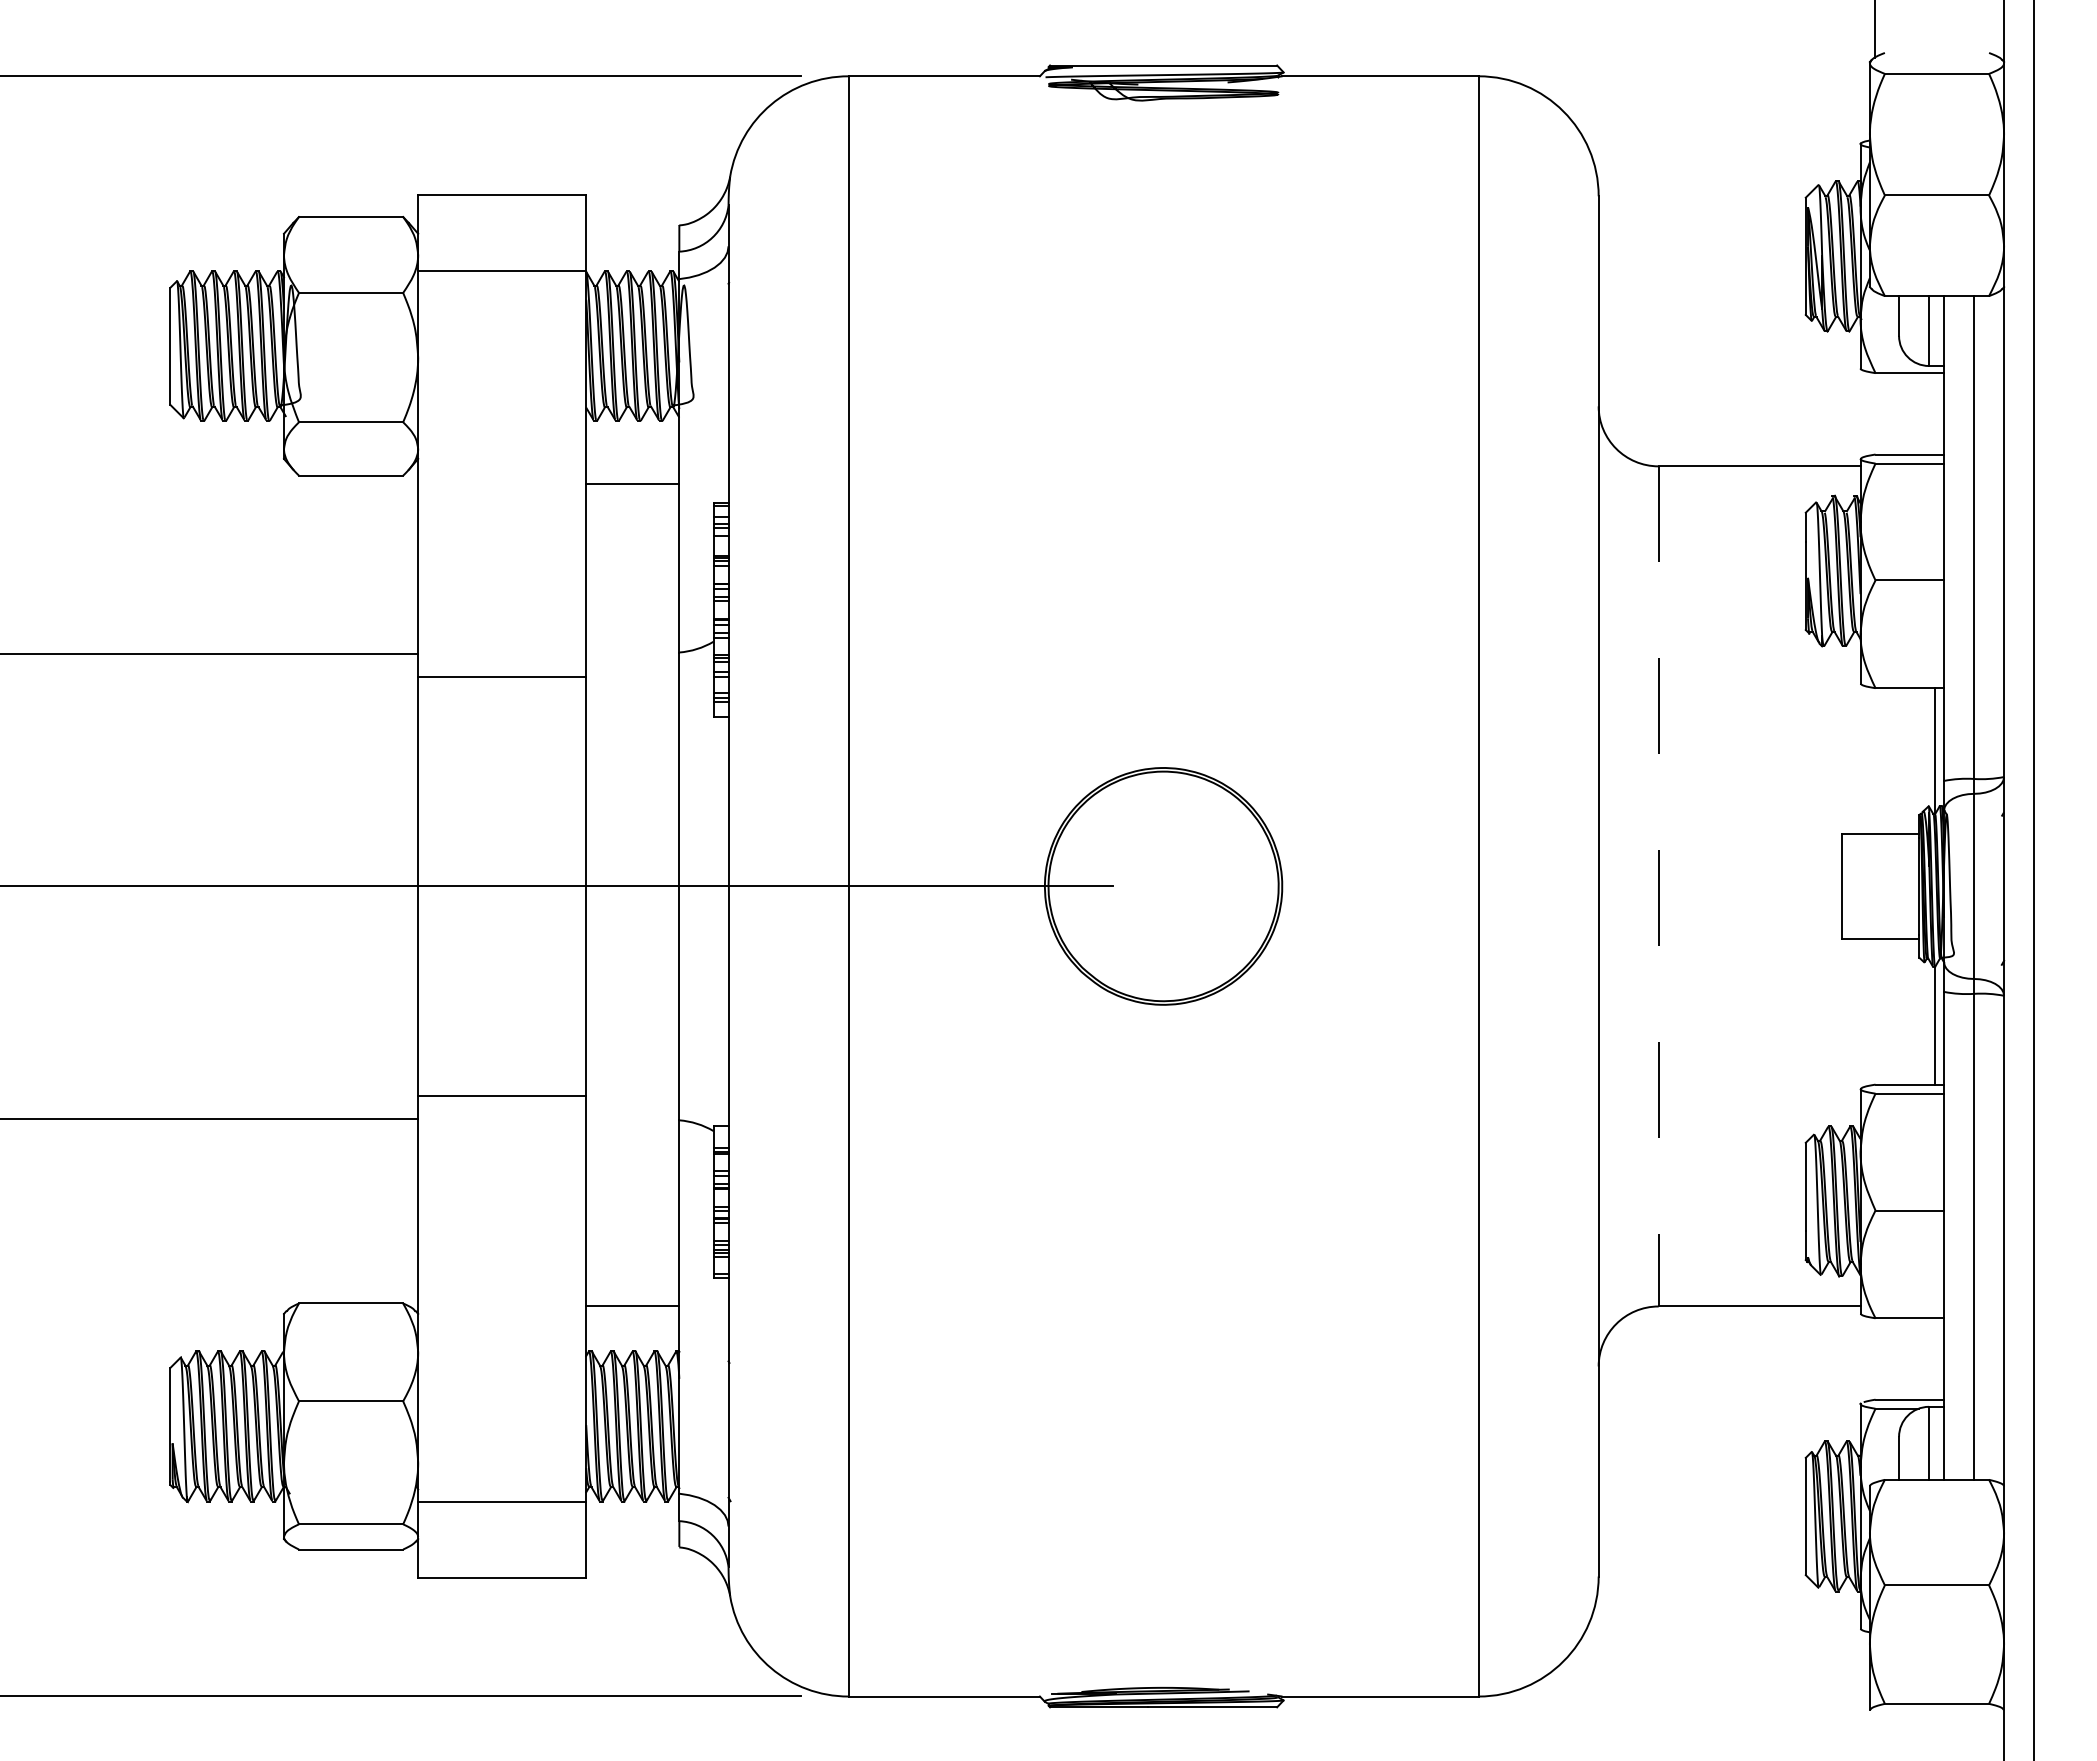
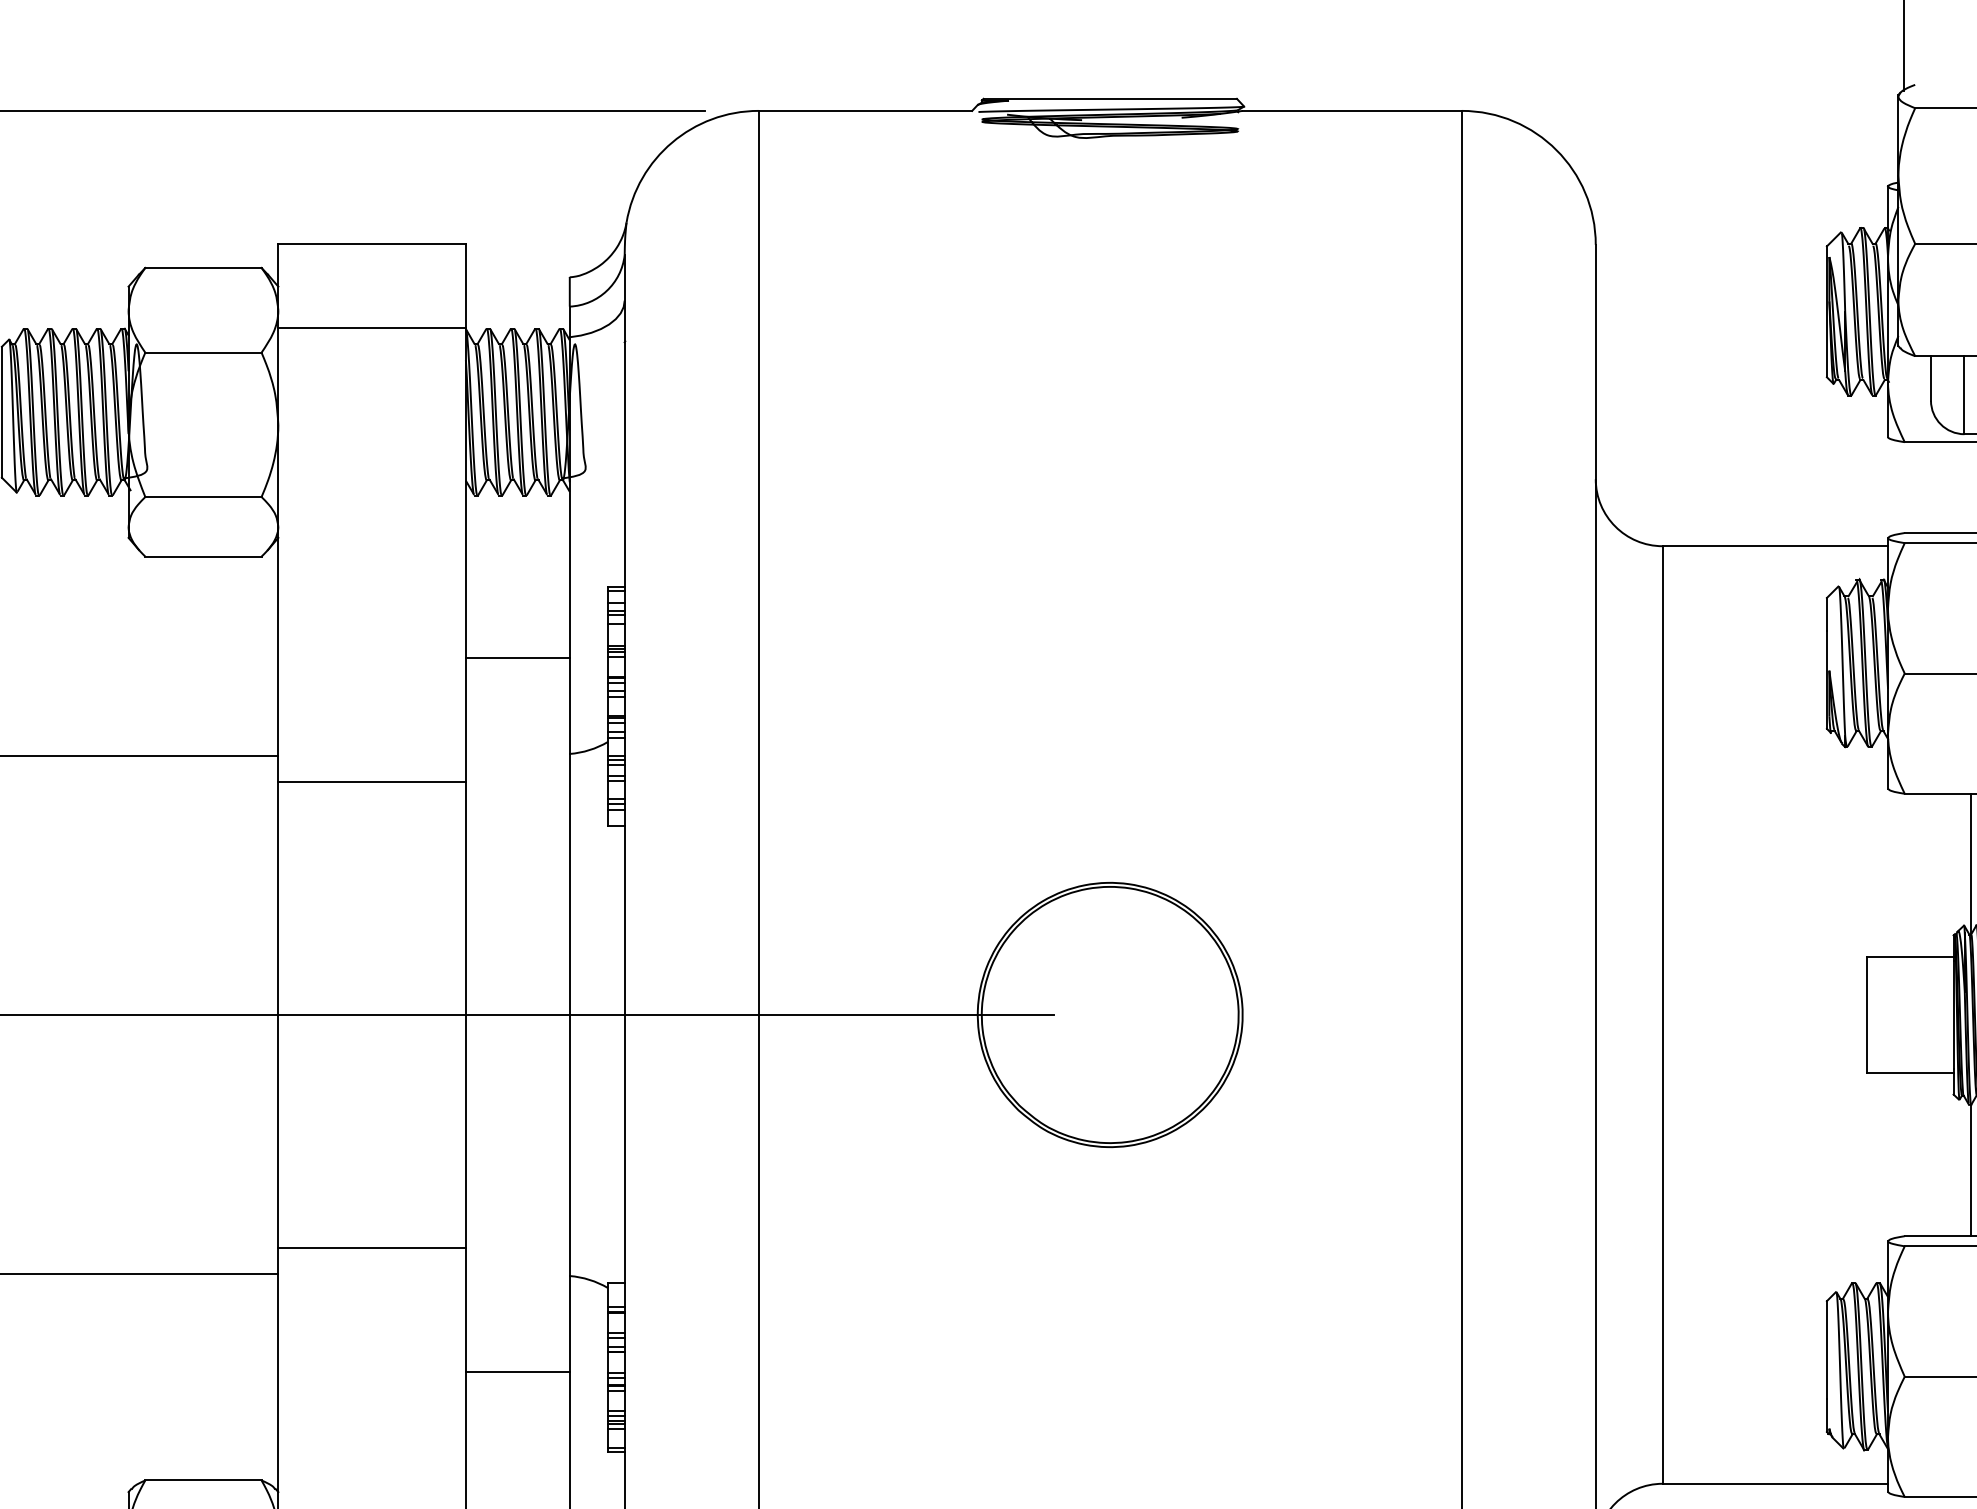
line: (632, 484) -> (517, 657), moved
line: (1658, 886) -> (1662, 1015), dashed -> solid
line: (632, 1305) -> (517, 1372), moved

